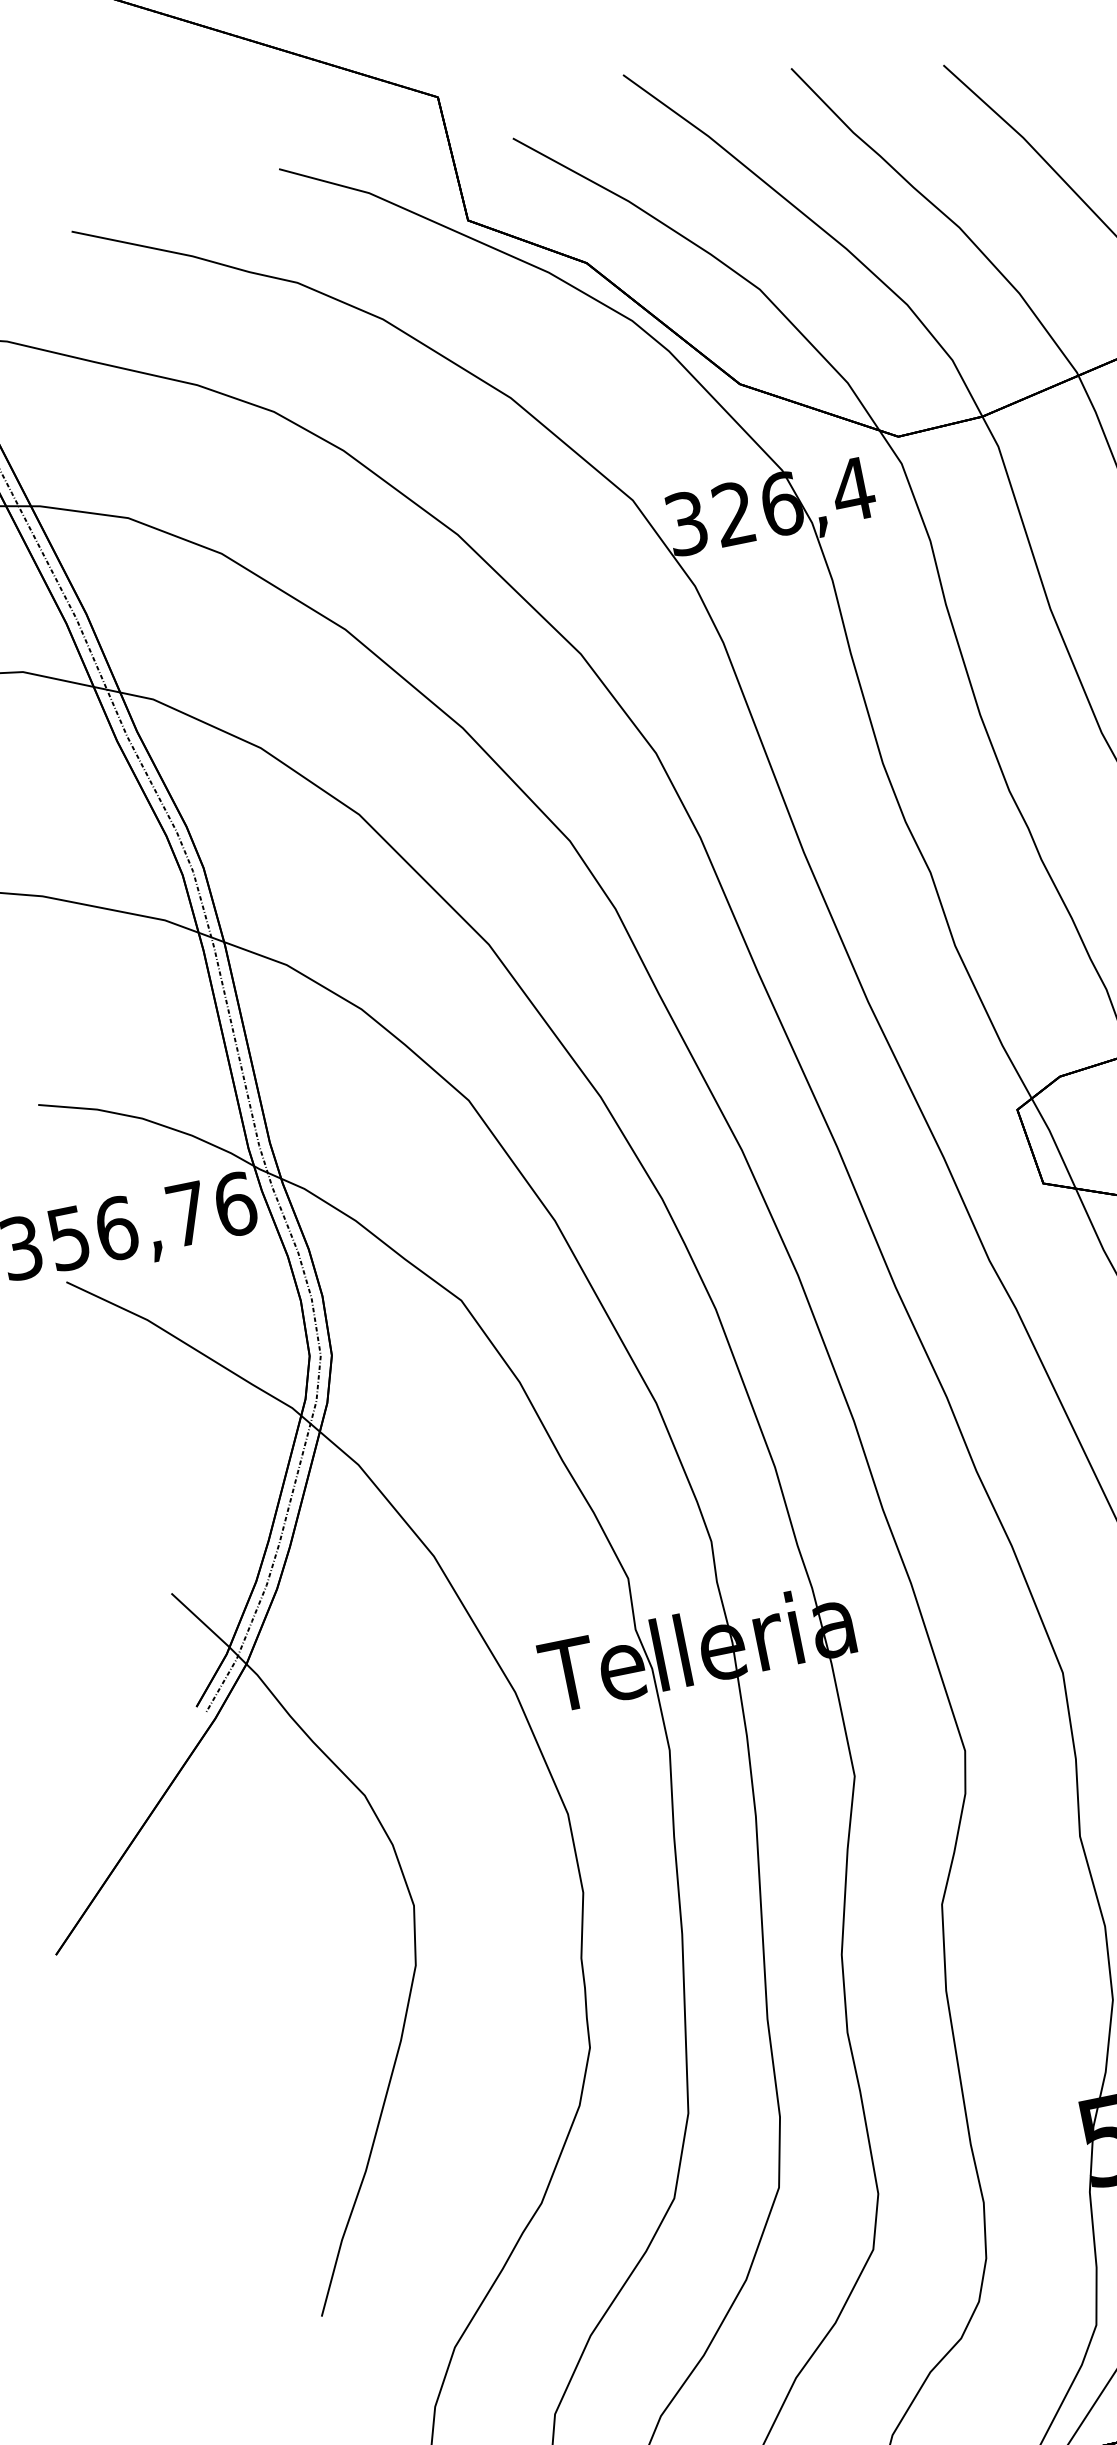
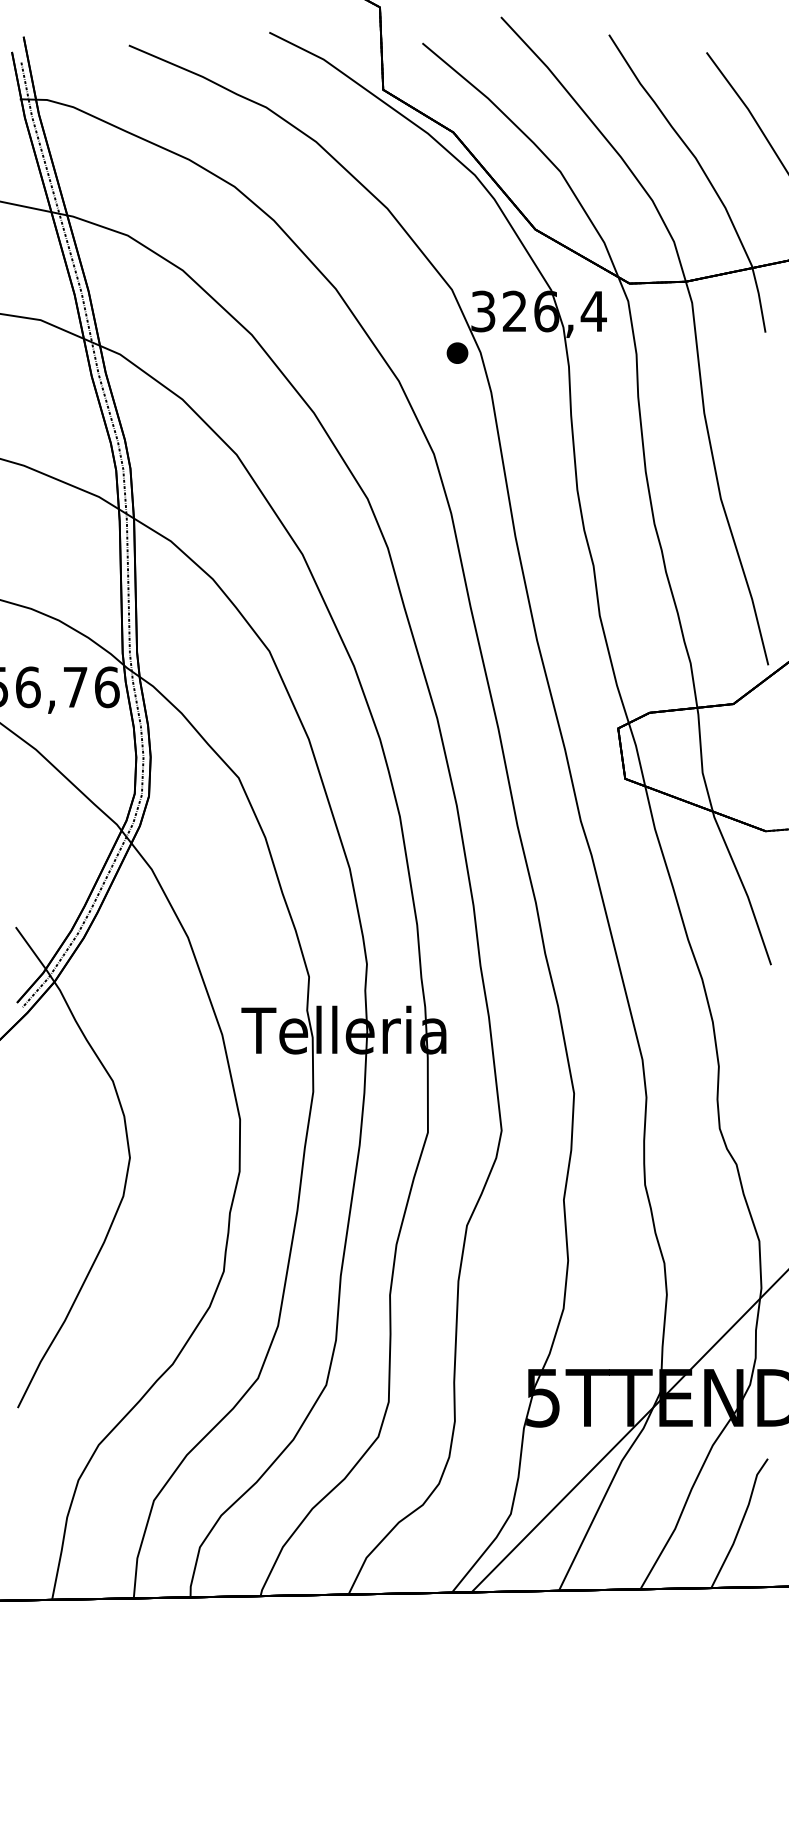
part: (660, 593) -> (457, 352), added

